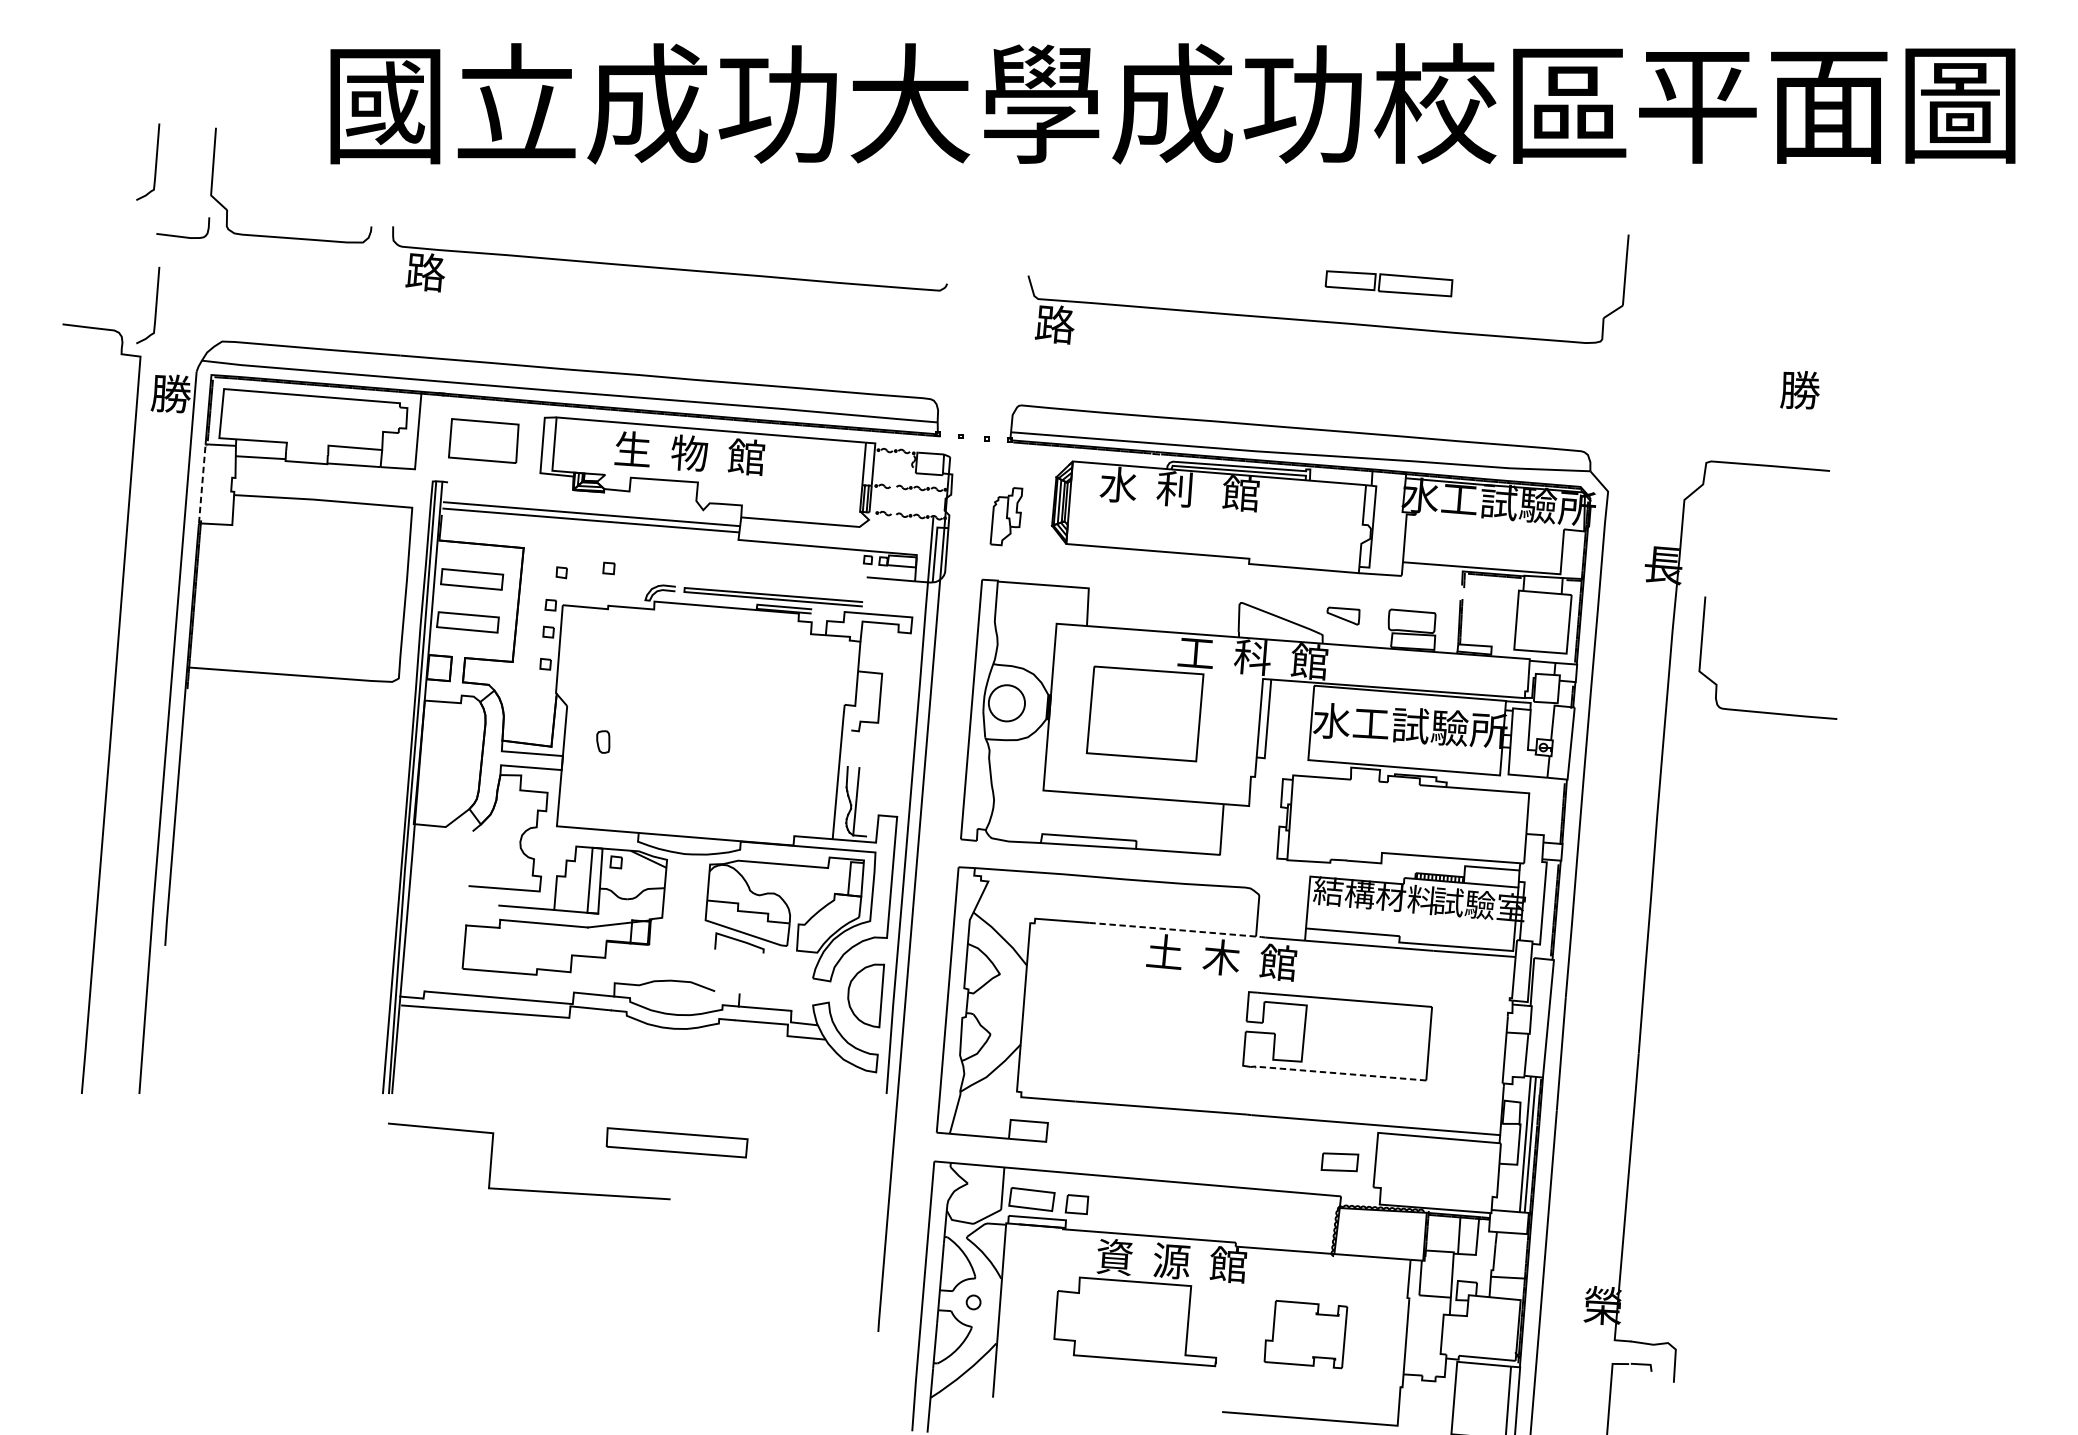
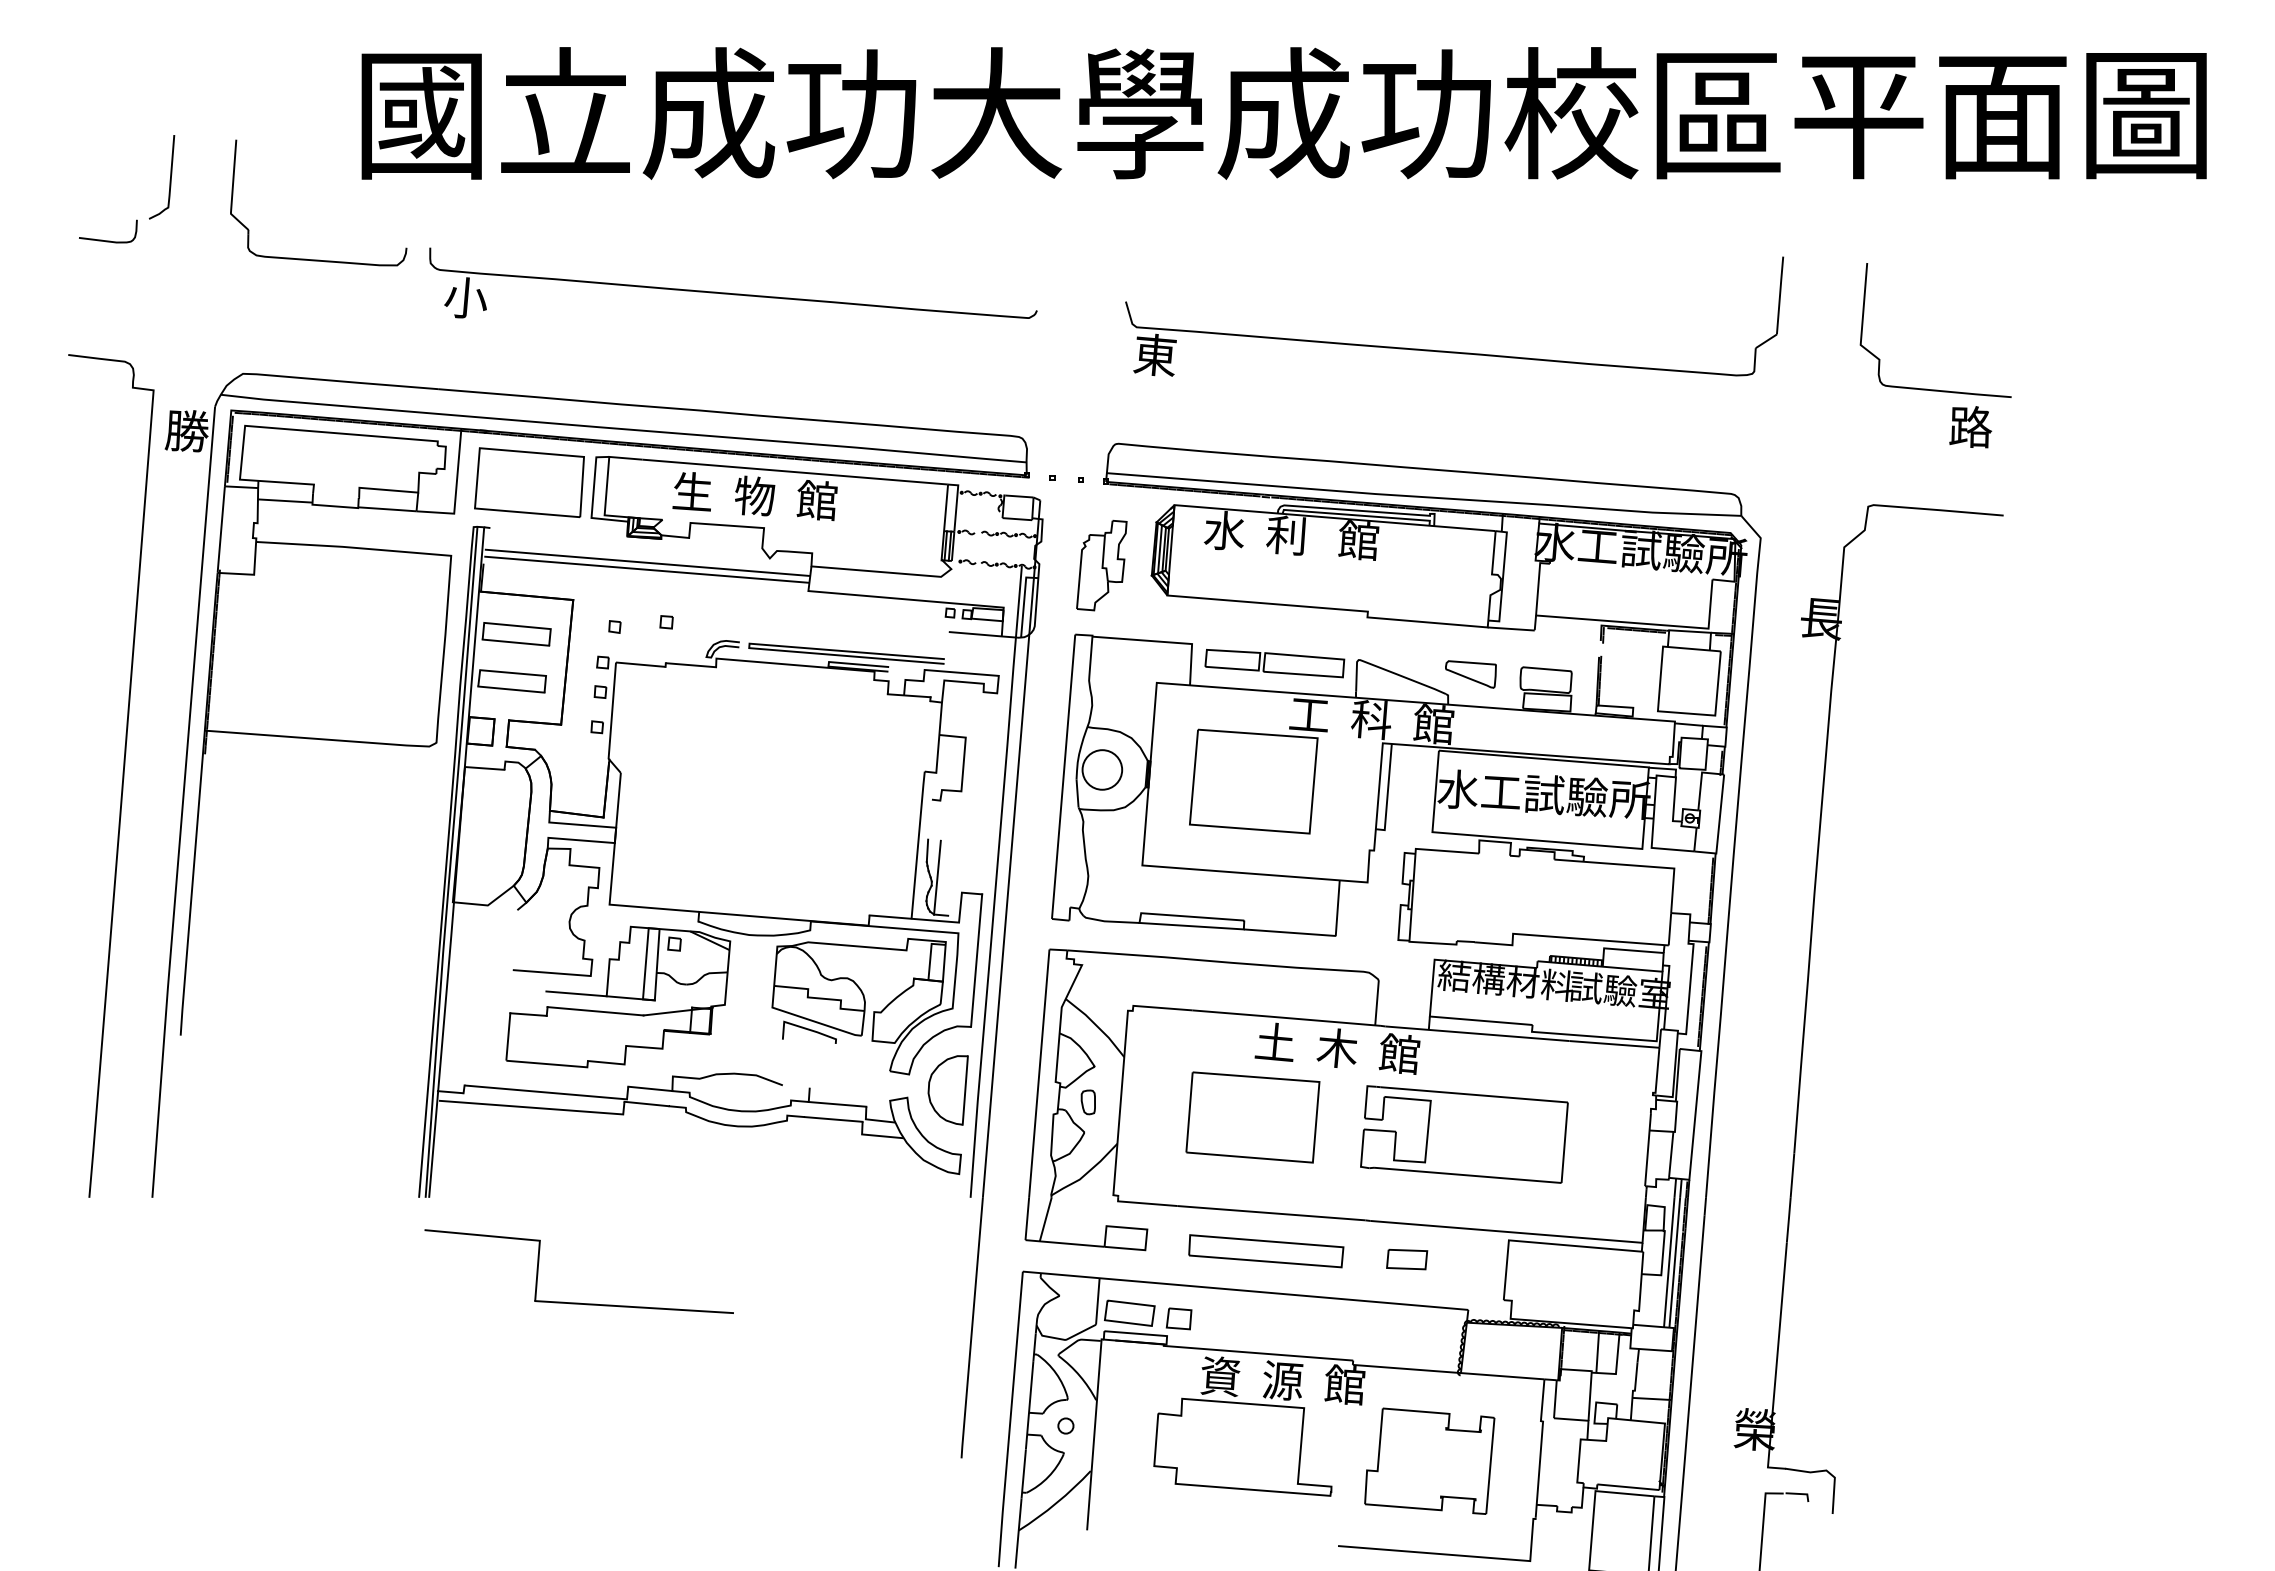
curve: (183, 236) -> (108, 240), moved
text: (425, 272) -> (465, 298), 路 -> 小
part: (1388, 283) -> (1274, 663), moved
curve: (155, 307) -> (169, 336), removed
text: (1054, 324) -> (1154, 355), 路 -> 東
text: (1799, 390) -> (1970, 427), 勝 -> 路
part: (483, 440) -> (529, 482), size x1.43
line: (202, 483) -> (221, 529), dashed -> solid
part: (1006, 516) -> (1101, 565), size x1.43
part: (1343, 616) -> (1470, 674), size x1.43
curve: (1760, 711) -> (1927, 388), moved
part: (602, 742) -> (1087, 1102), moved
line: (1175, 930) -> (1286, 1018), dashed -> solid
part: (1144, 1020) -> (1252, 1117), added
line: (1340, 1073) -> (1467, 1175), dashed -> solid
part: (677, 1143) -> (1266, 1251), moved
part: (1340, 1162) -> (1407, 1259), moved
part: (1305, 1333) -> (1429, 1460), size x1.43

